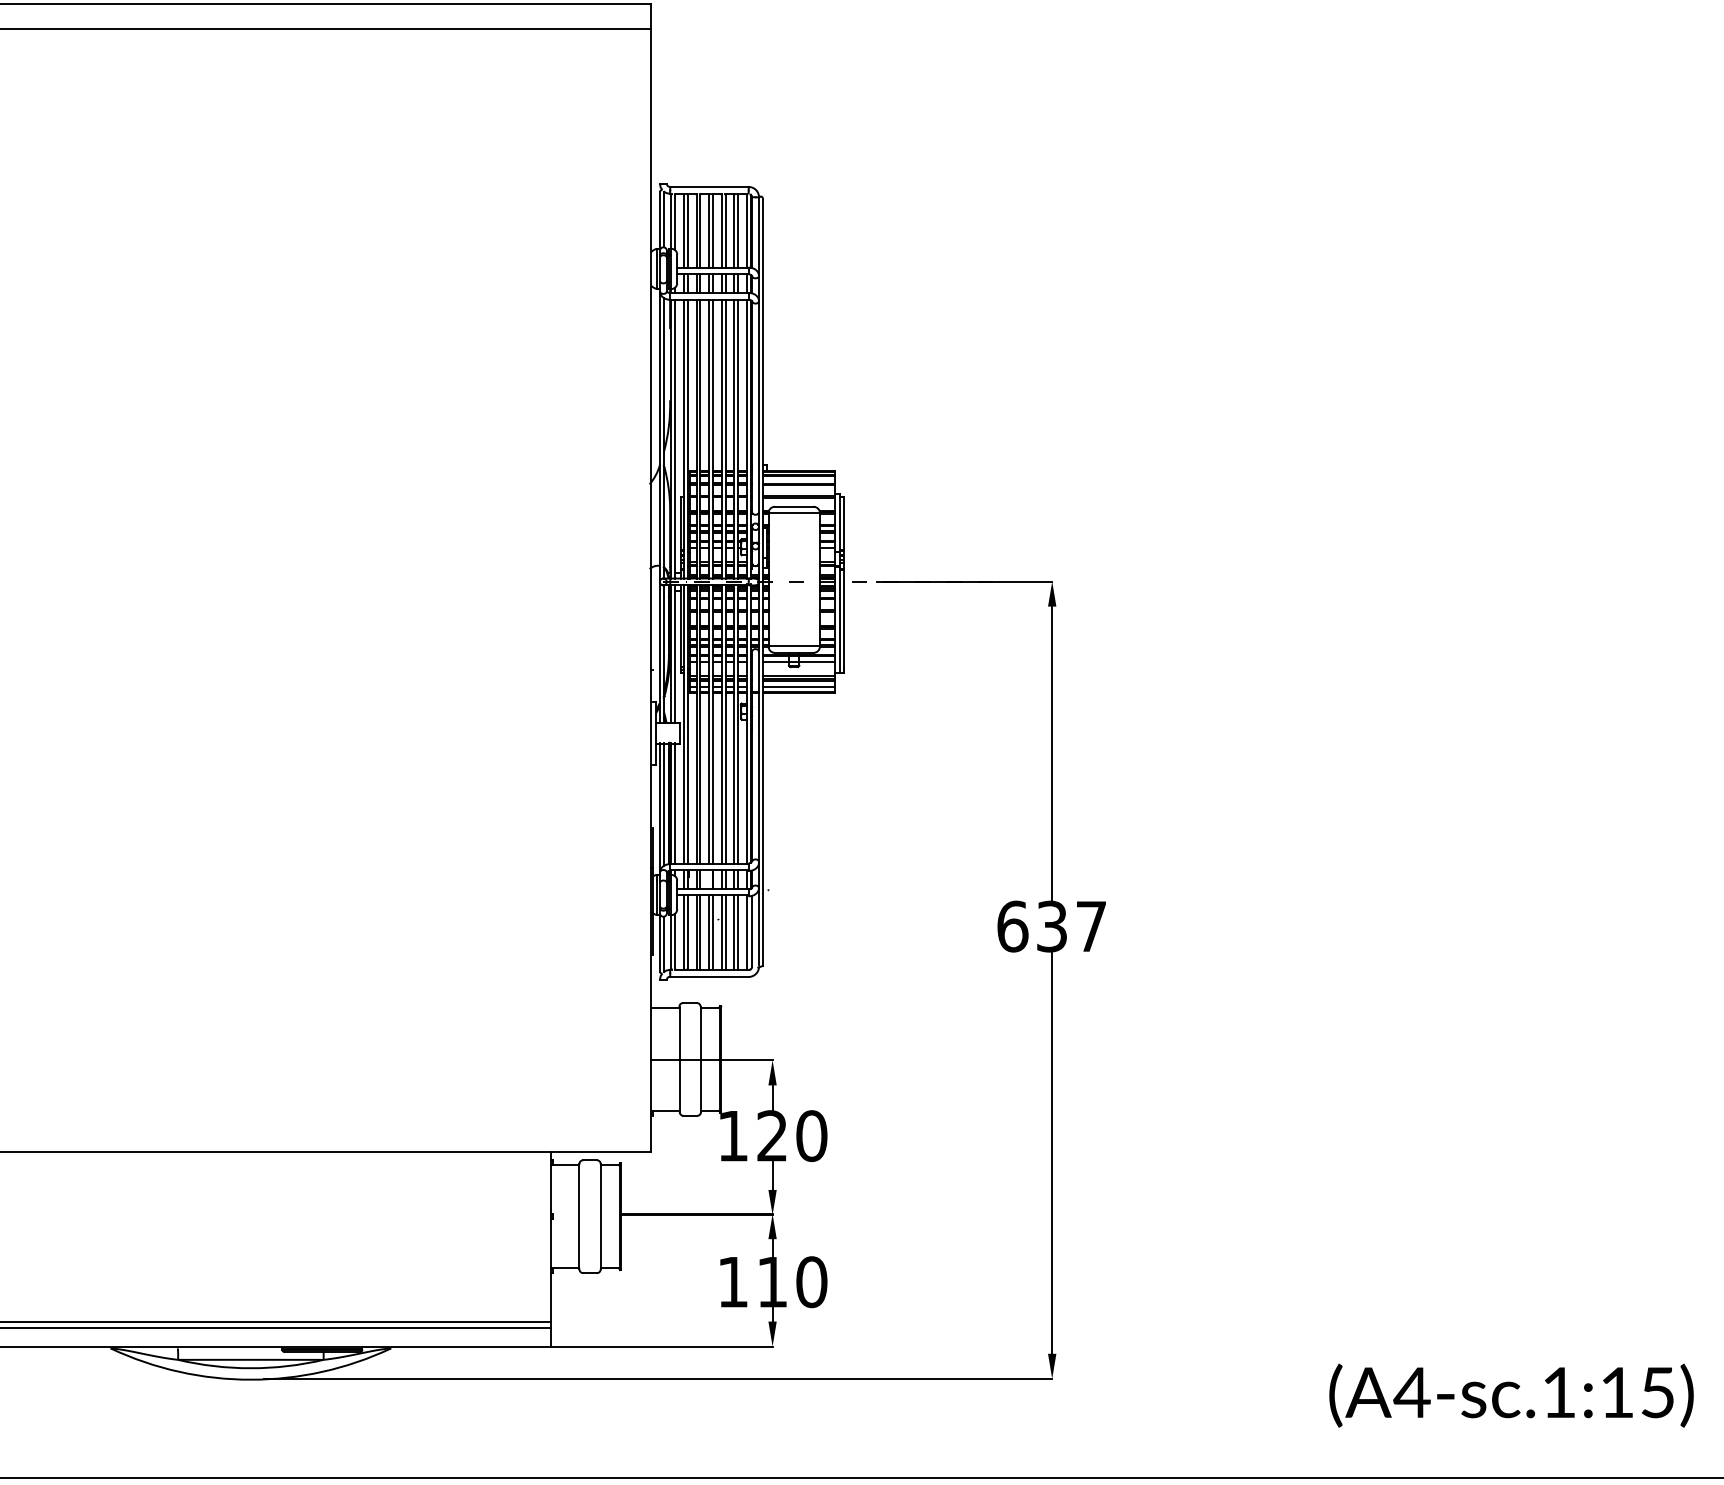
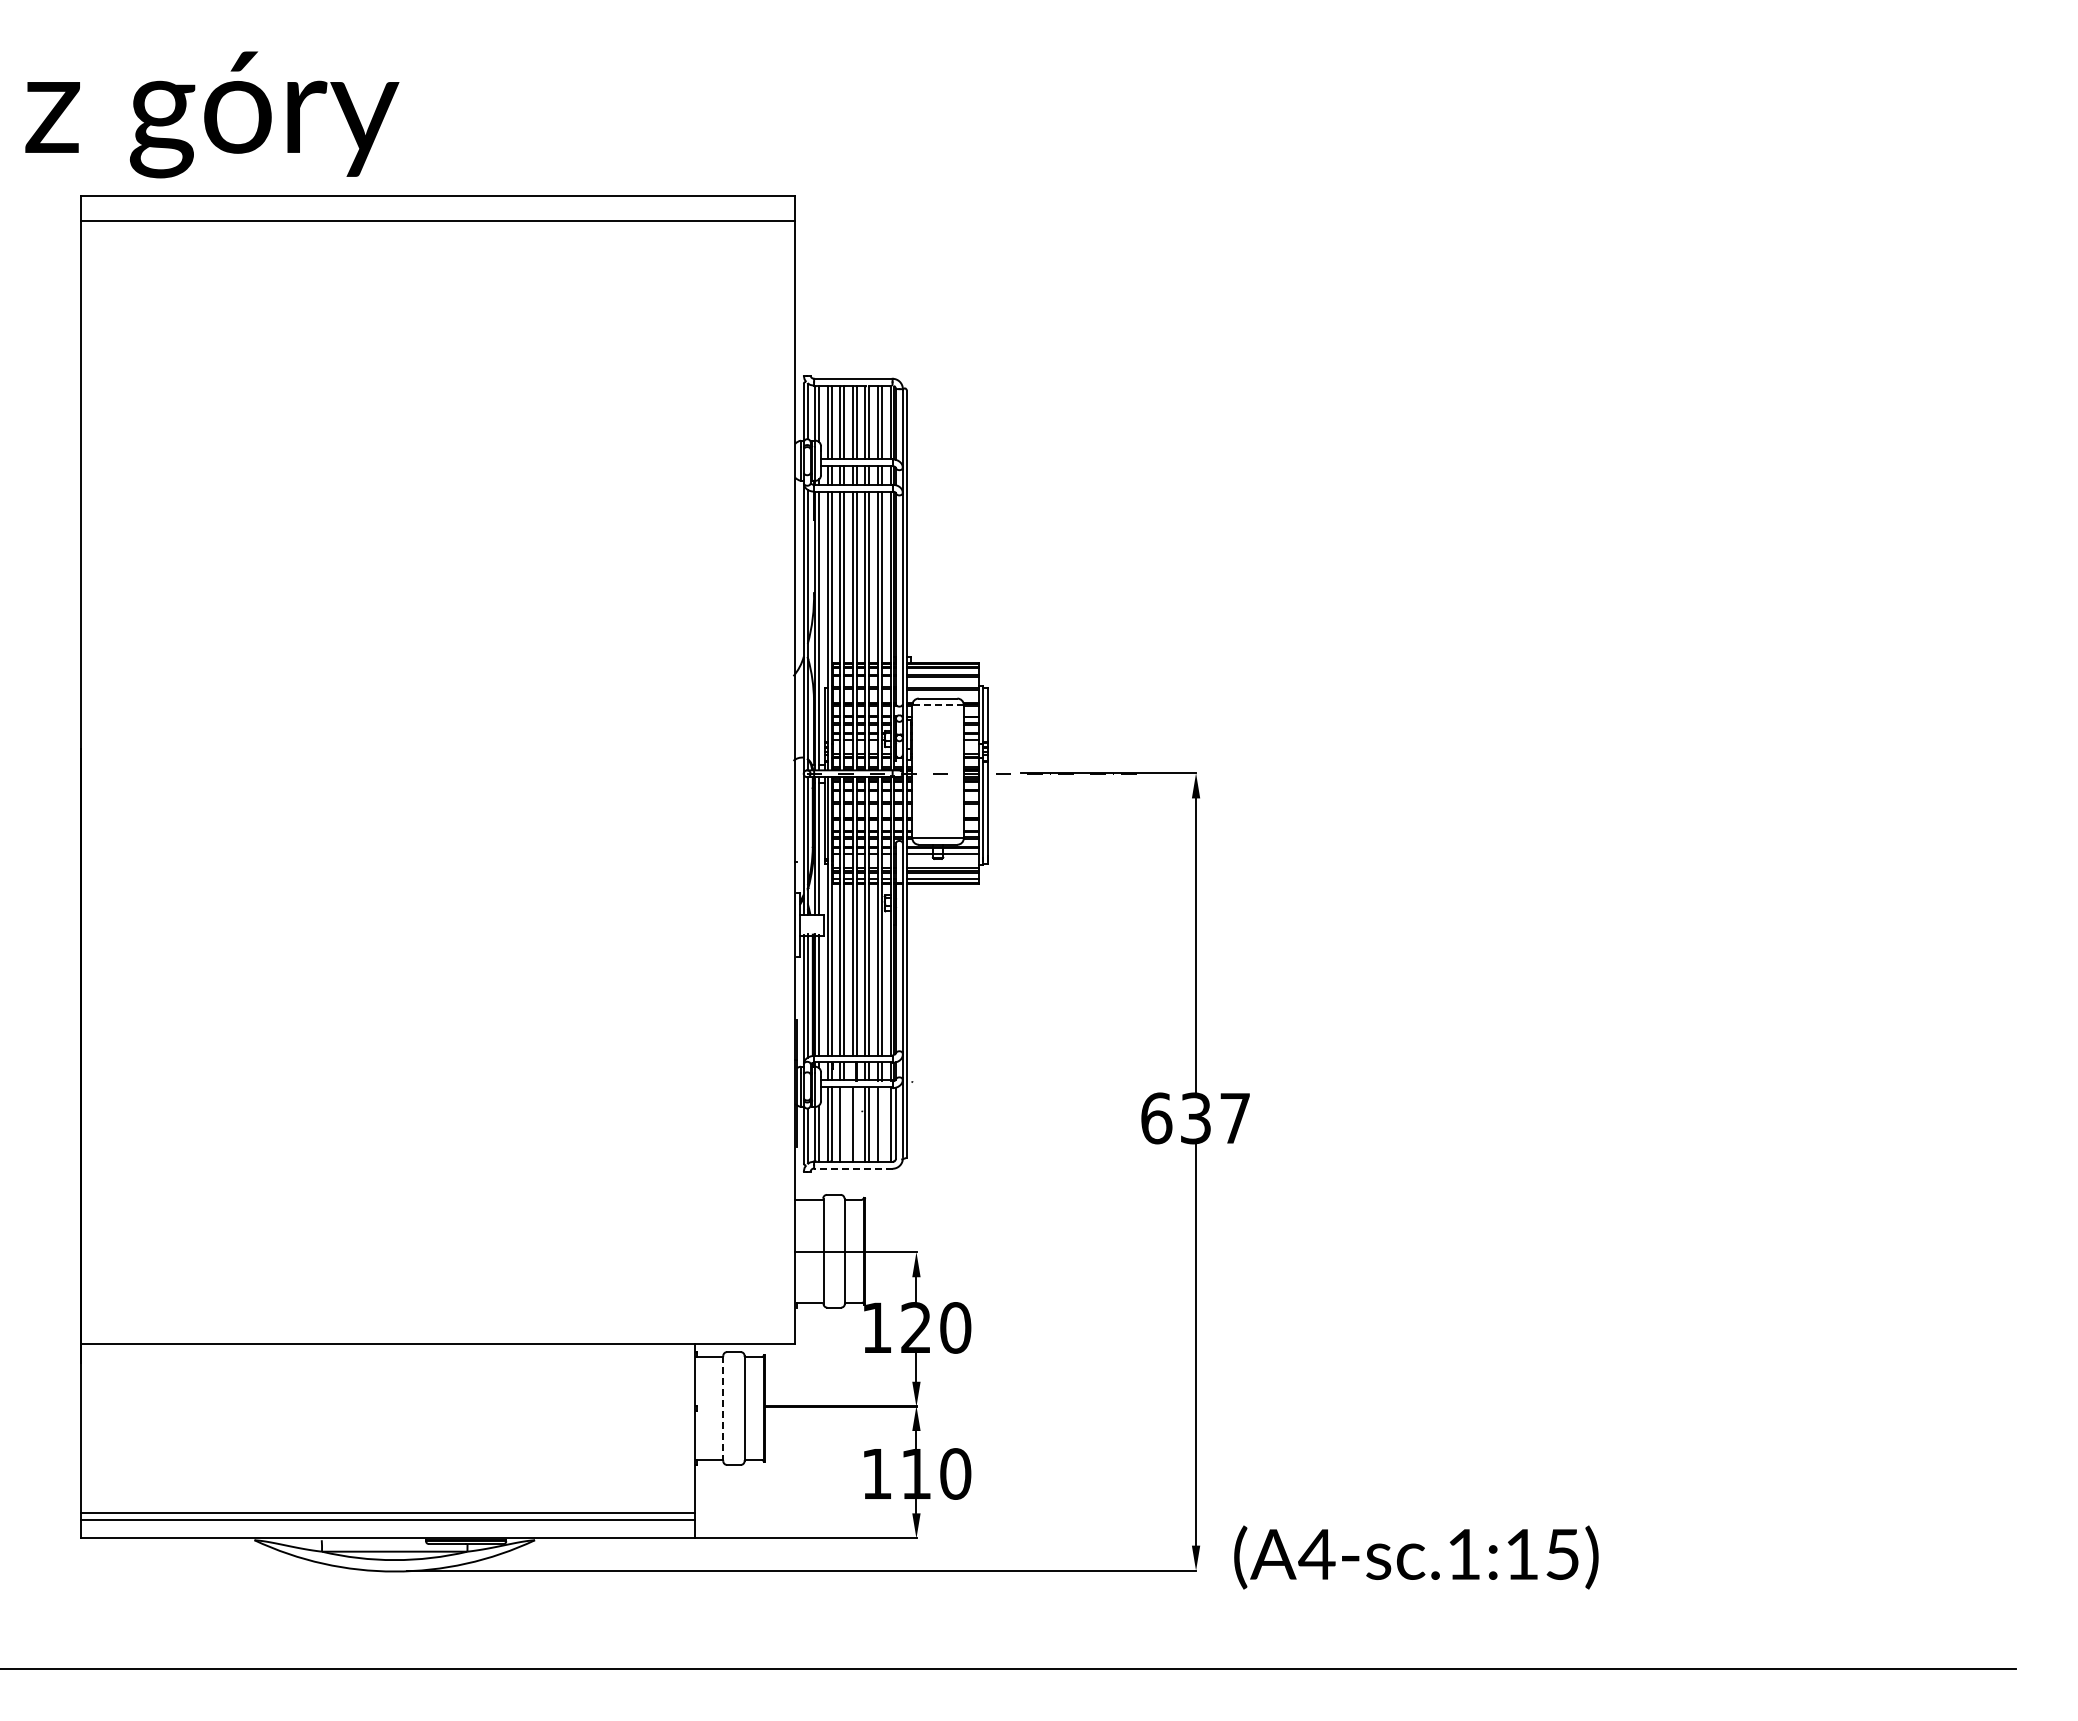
line: (794, 513) -> (938, 705), solid -> dashed
line: (700, 933) -> (844, 1125), removed
line: (712, 933) -> (856, 1125), removed
line: (737, 933) -> (881, 1125), removed
line: (708, 976) -> (852, 1168), solid -> dashed
line: (579, 1216) -> (723, 1408), solid -> dashed
text: (1511, 1395) -> (1416, 1557), moved

